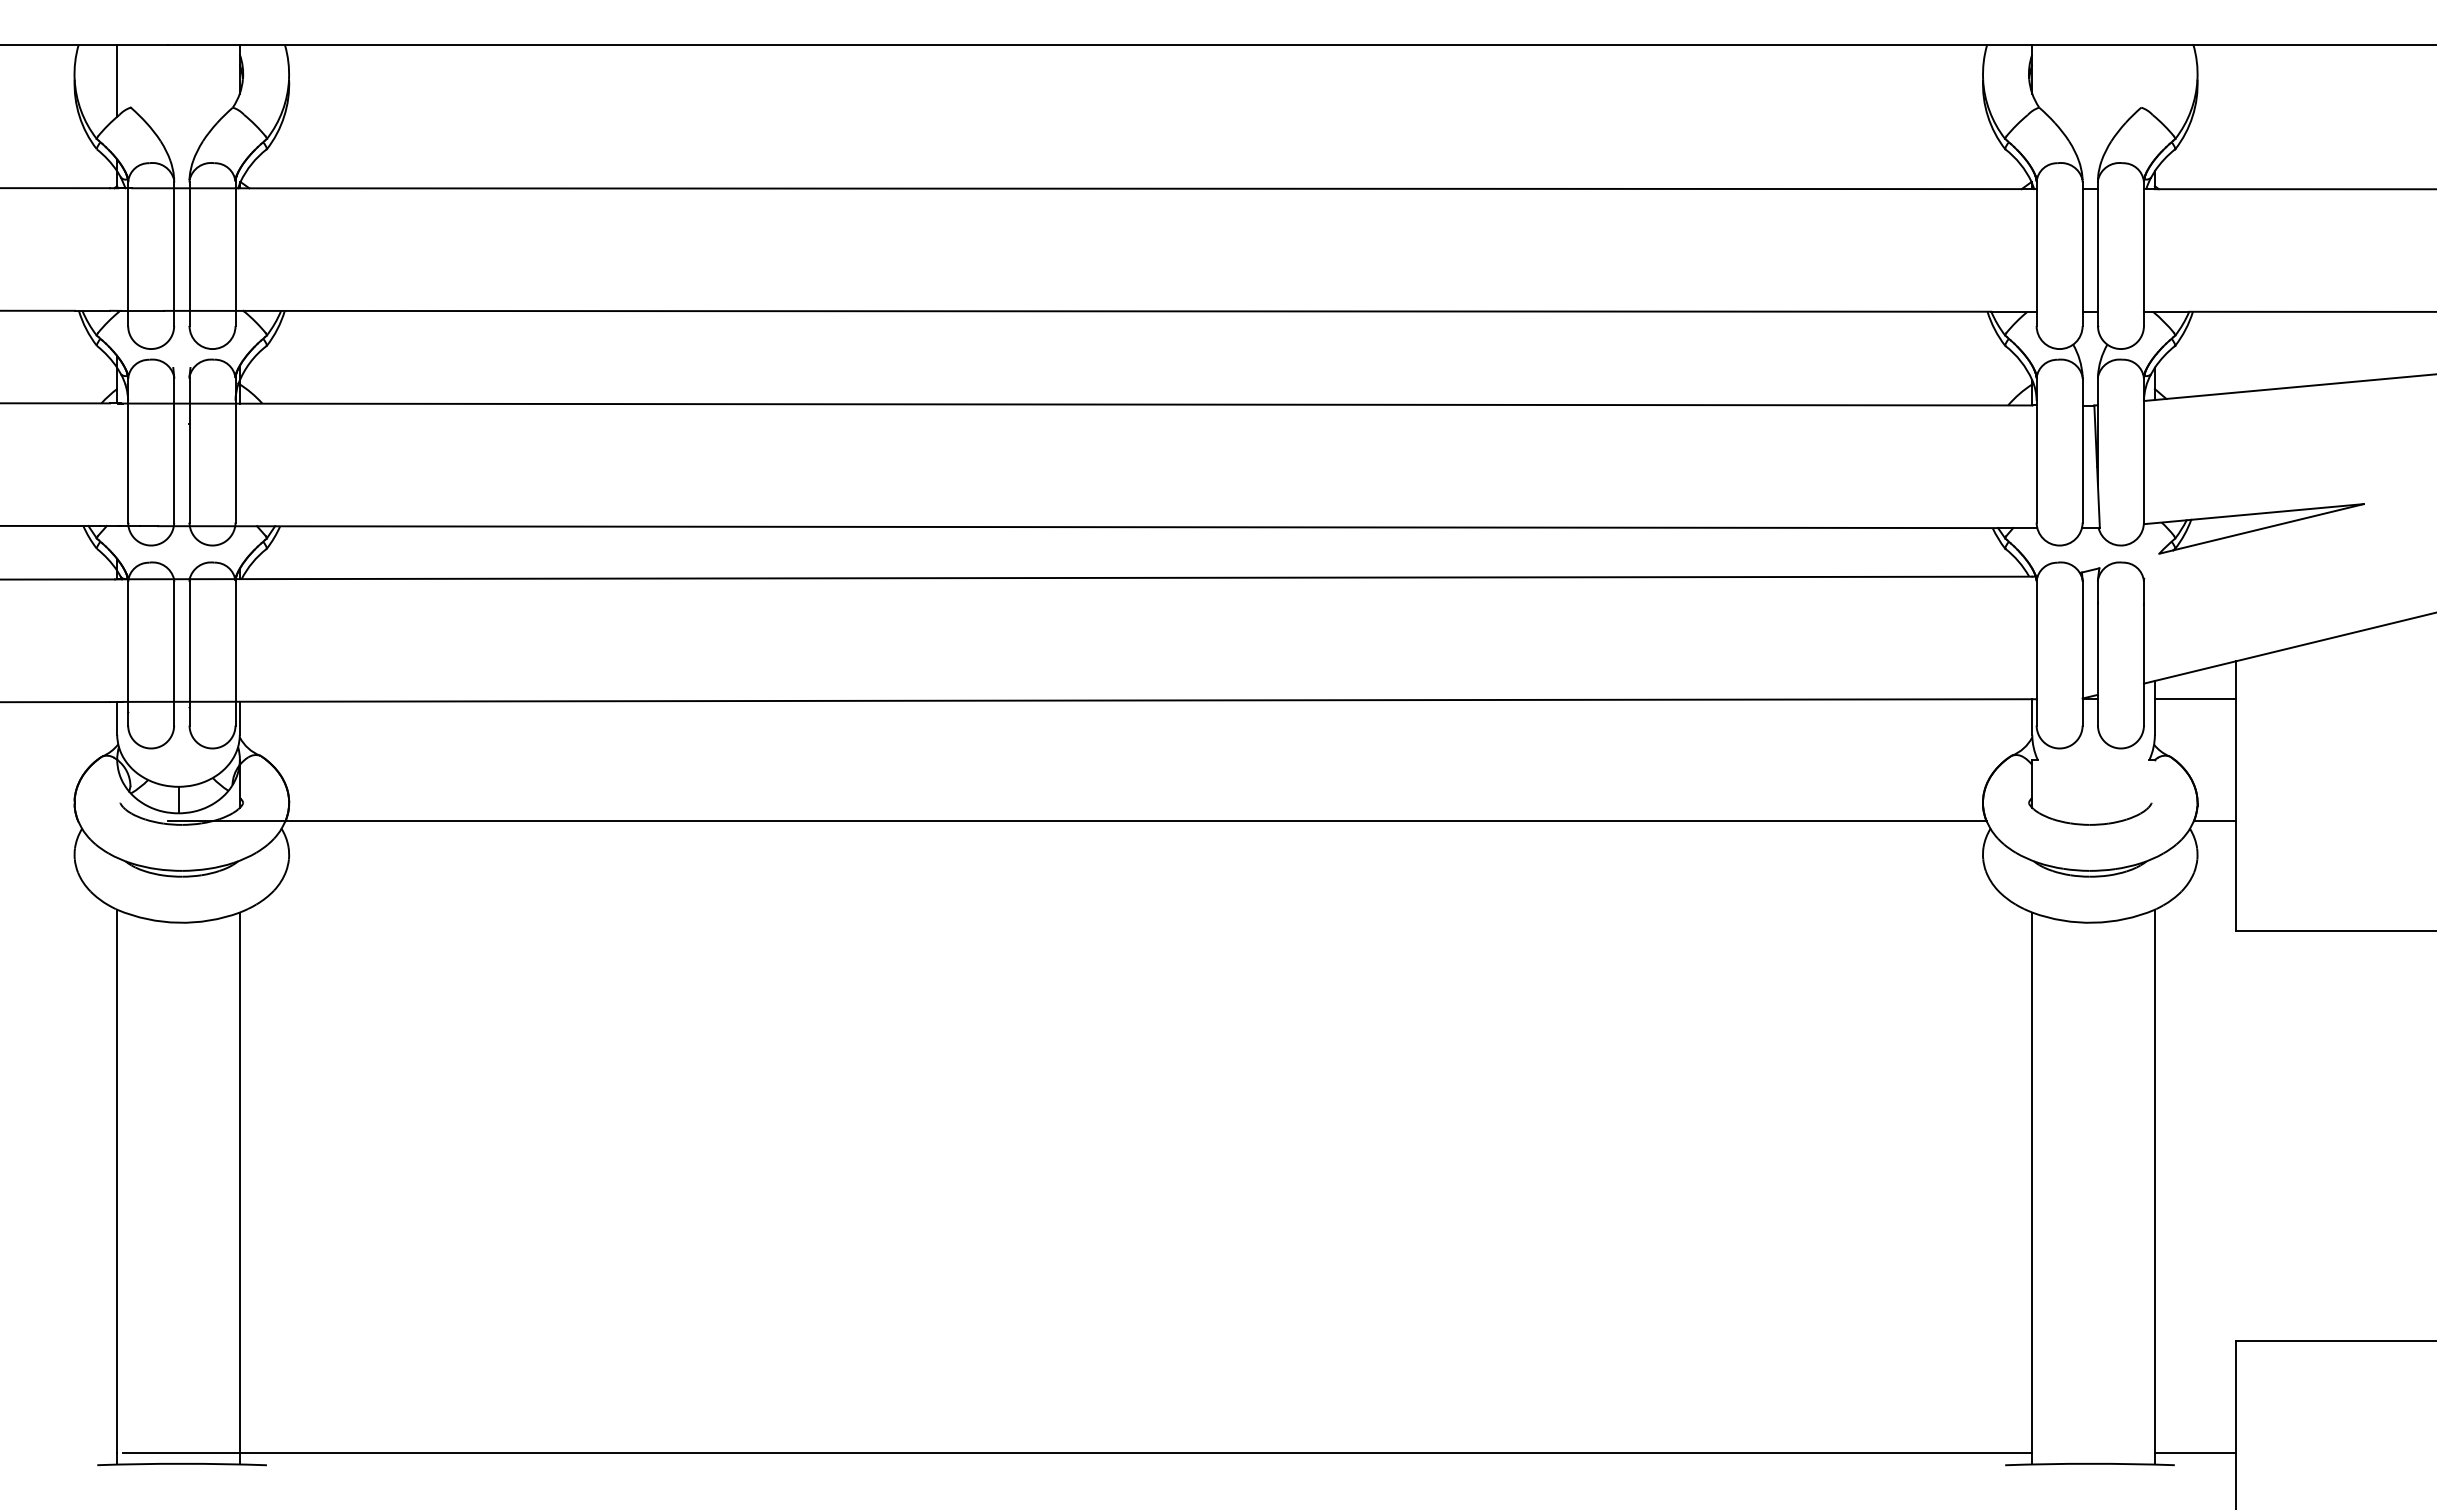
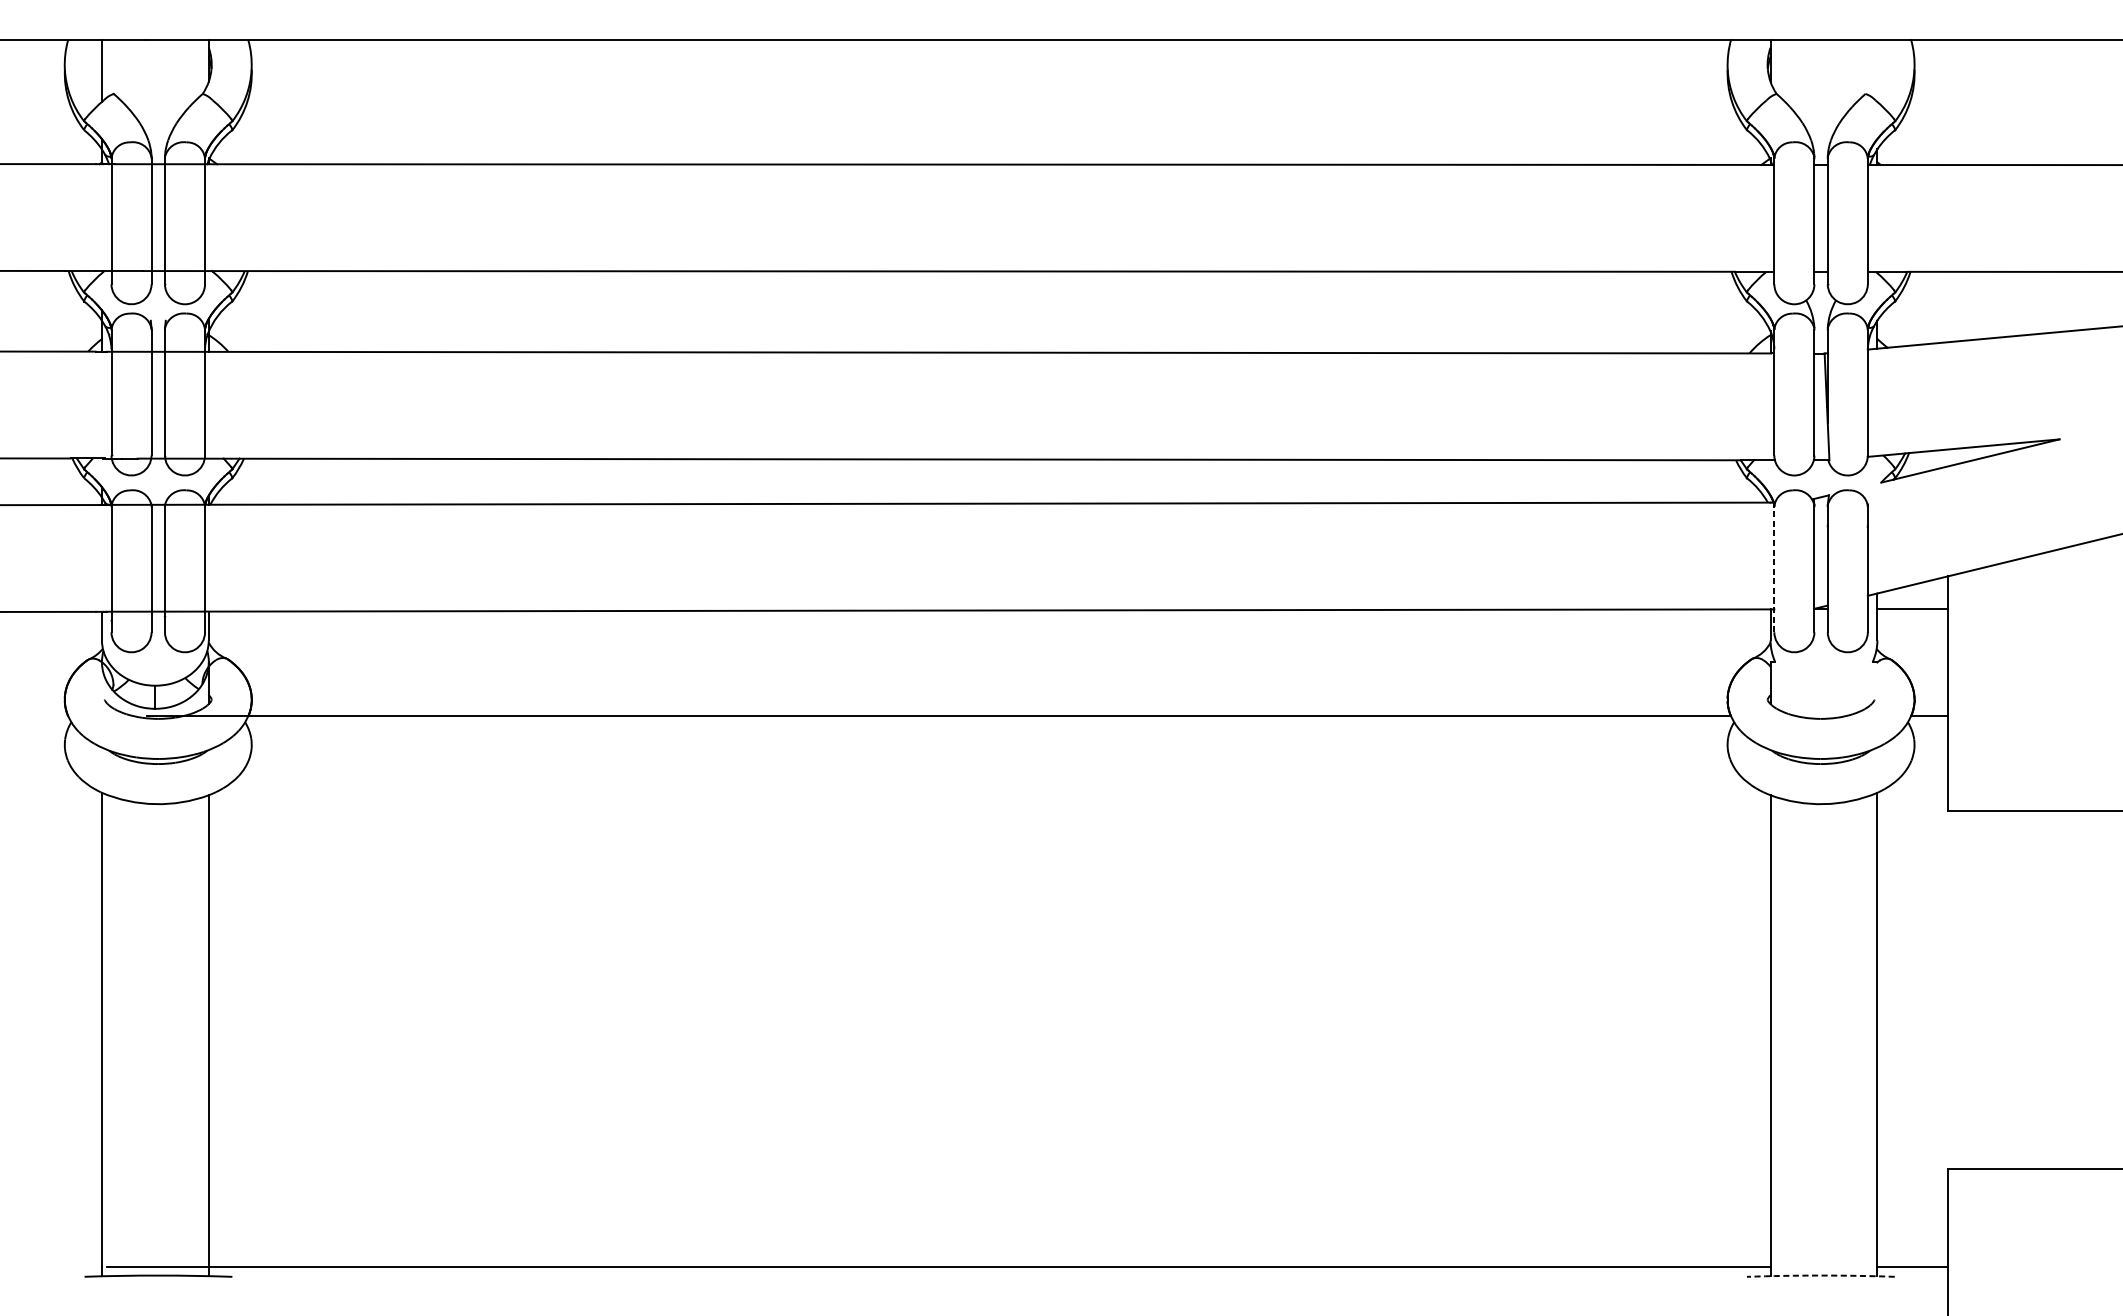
line: (2036, 652) -> (1774, 568), solid -> dashed
arc: (2090, 1463) -> (1821, 1275), solid -> dashed

